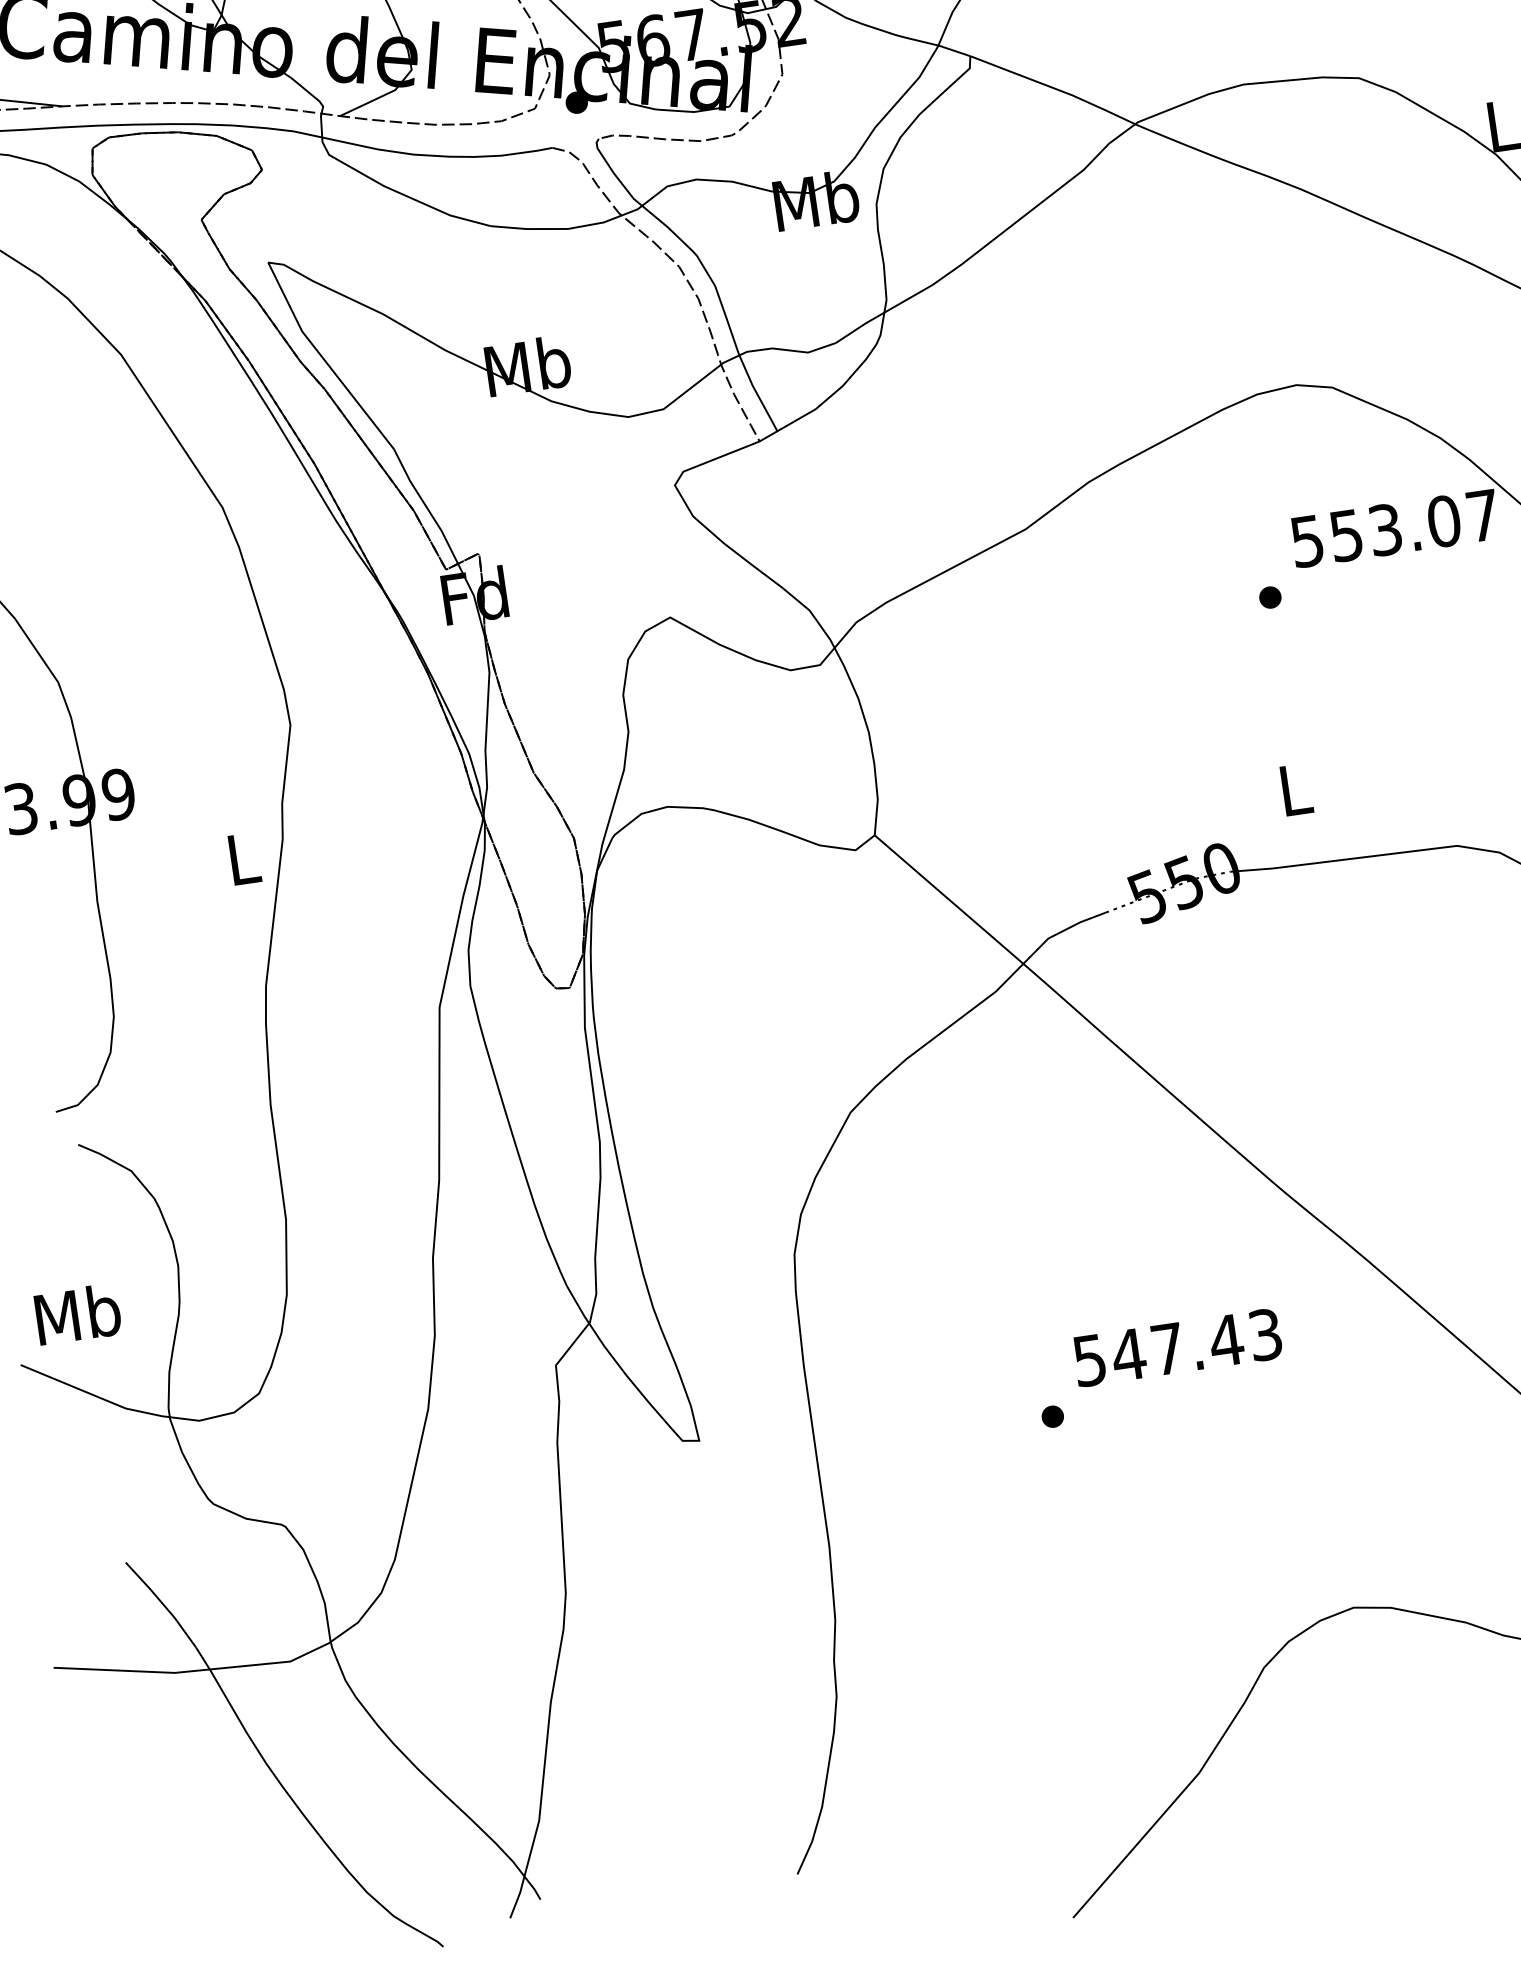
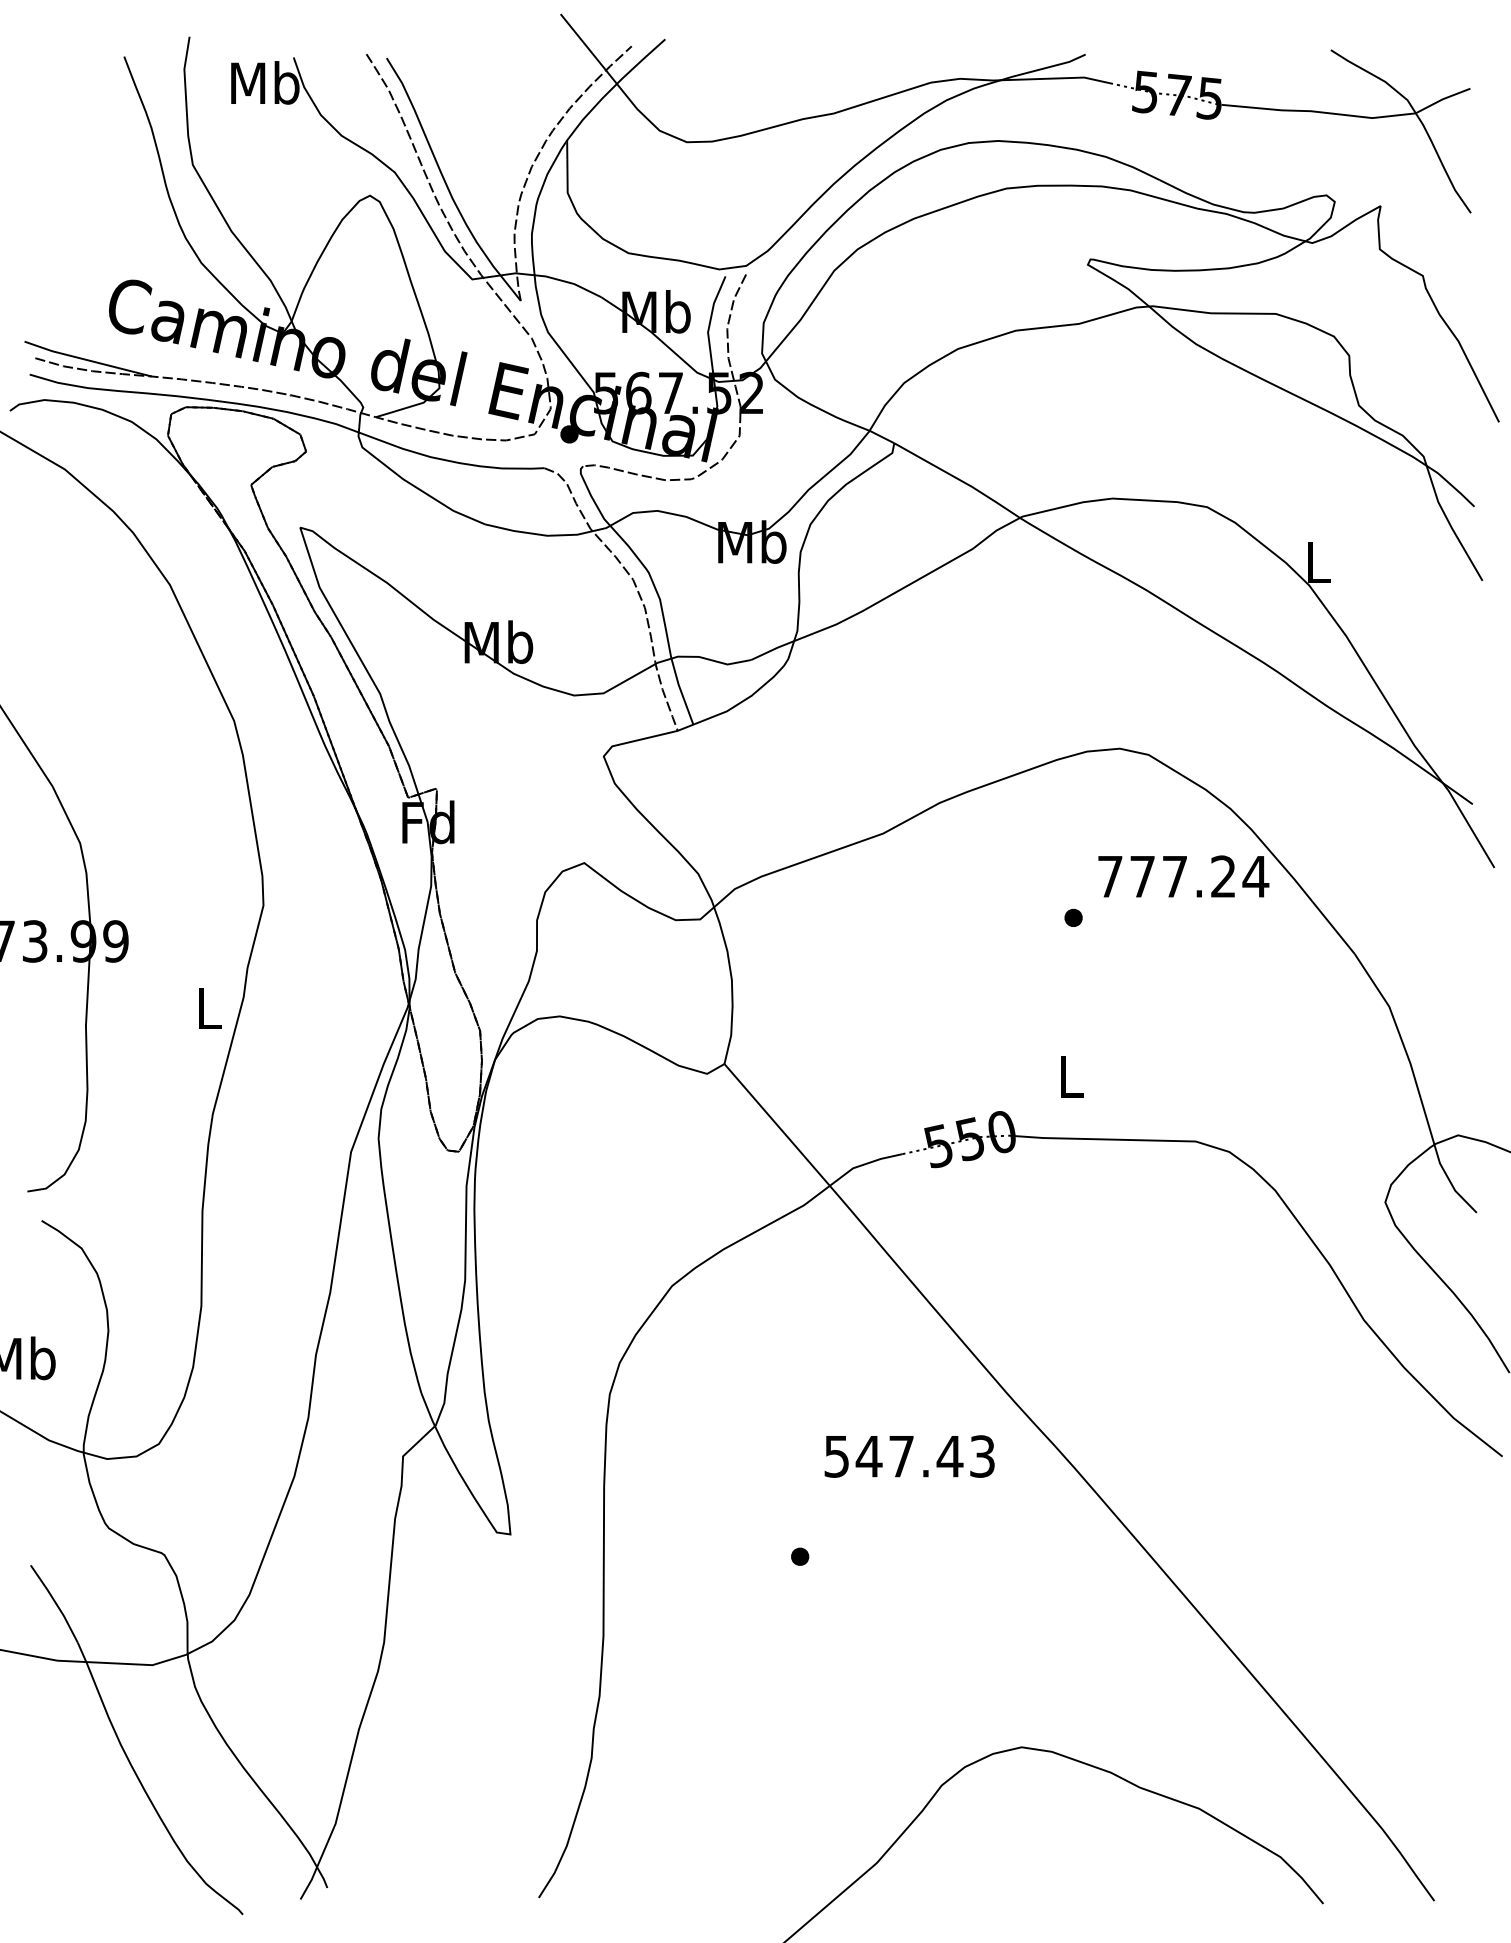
text: (1395, 528) -> (1183, 876), 553.07 -> 777.24
text: (1177, 1347) -> (909, 1456), moved

